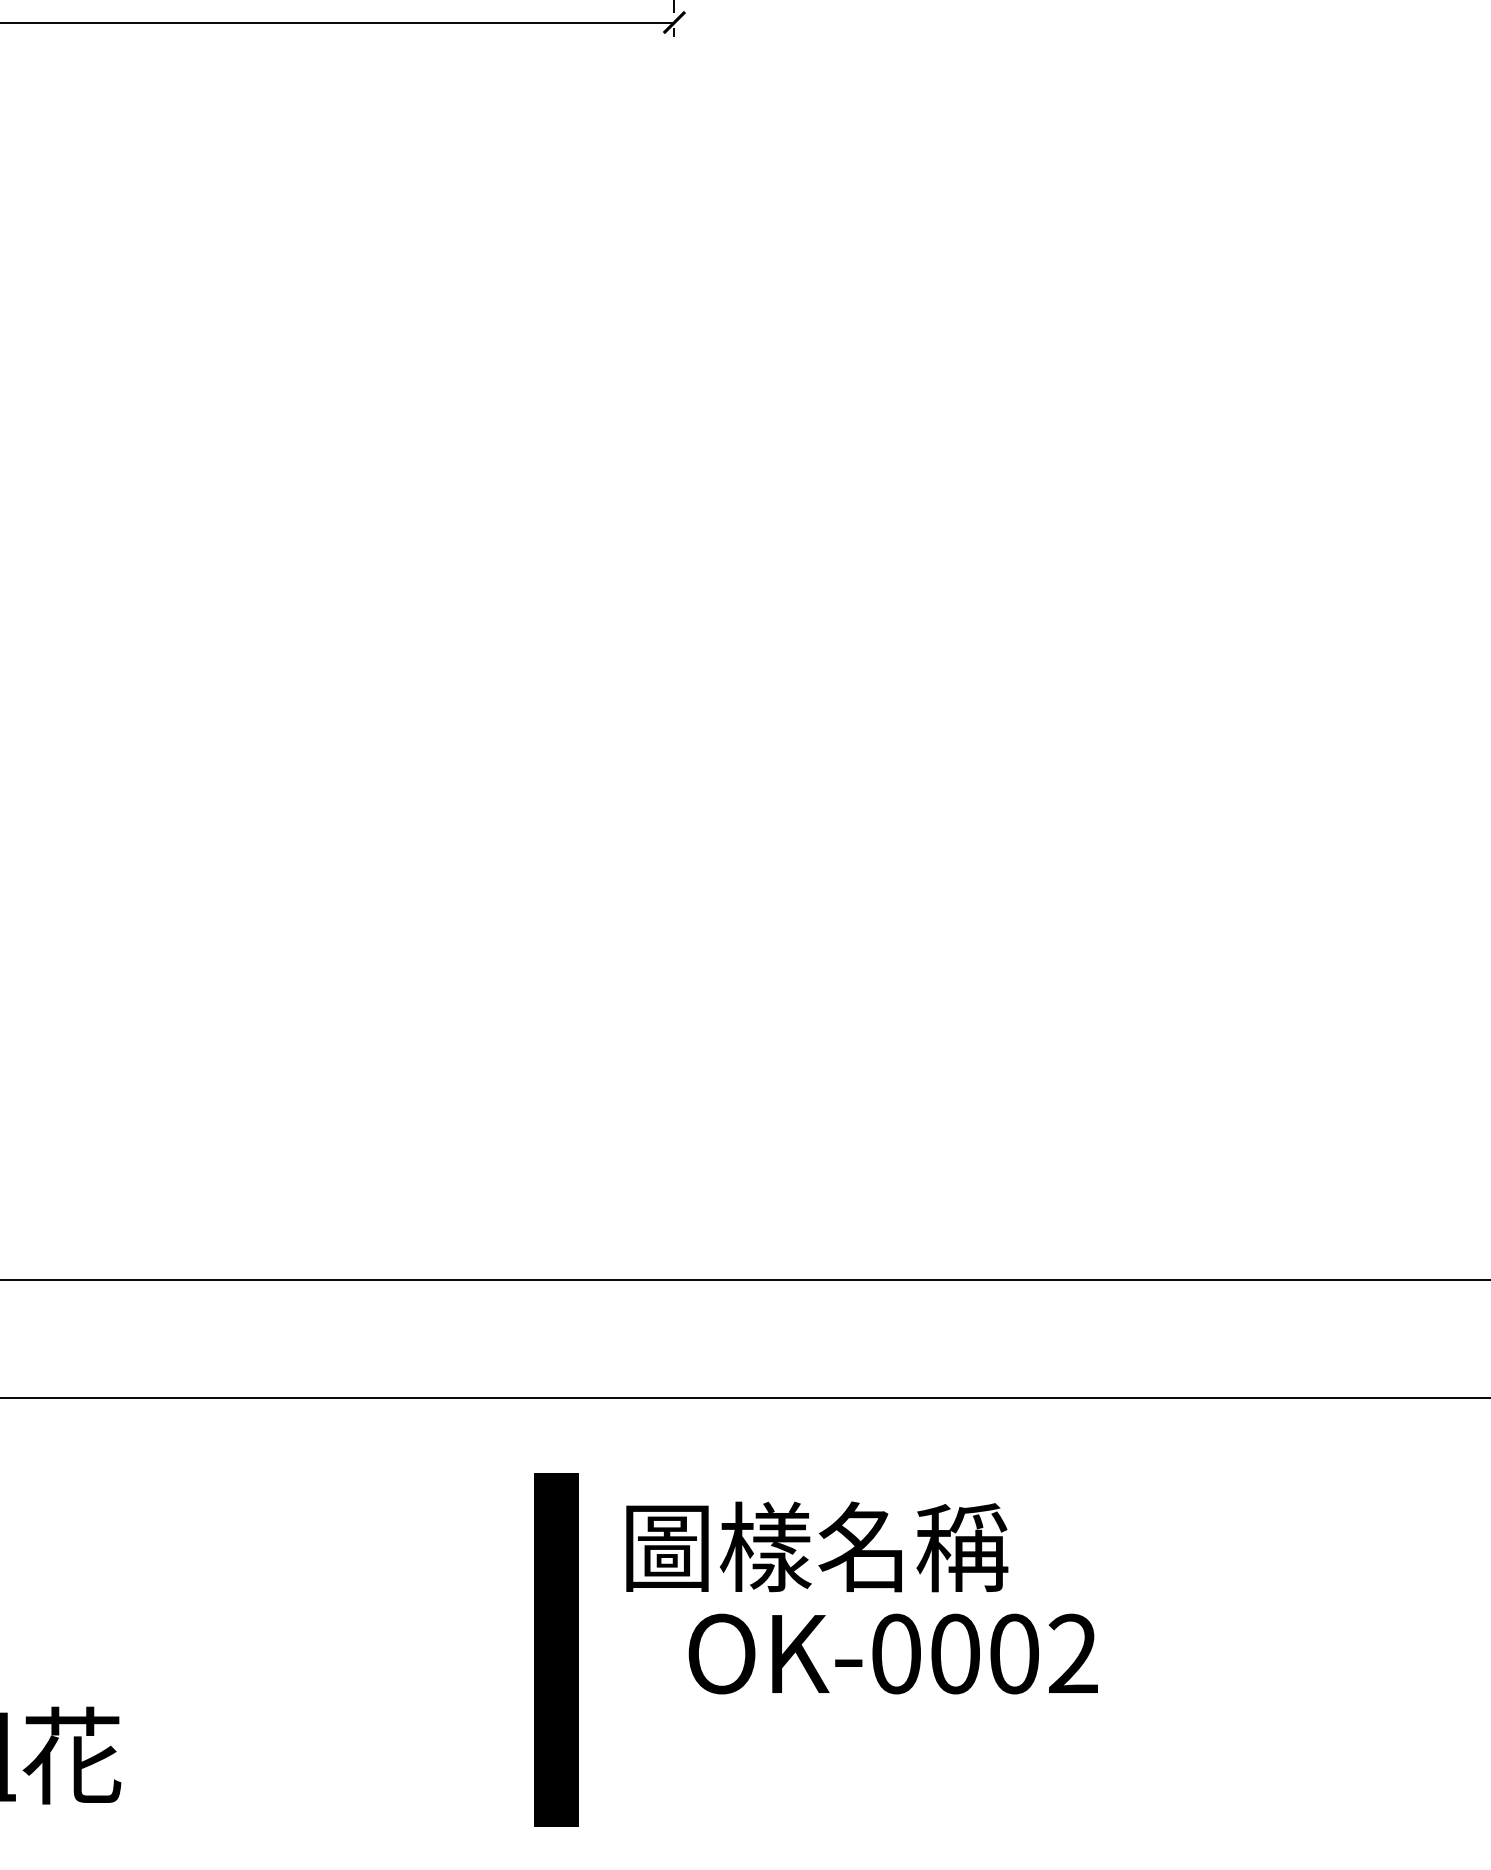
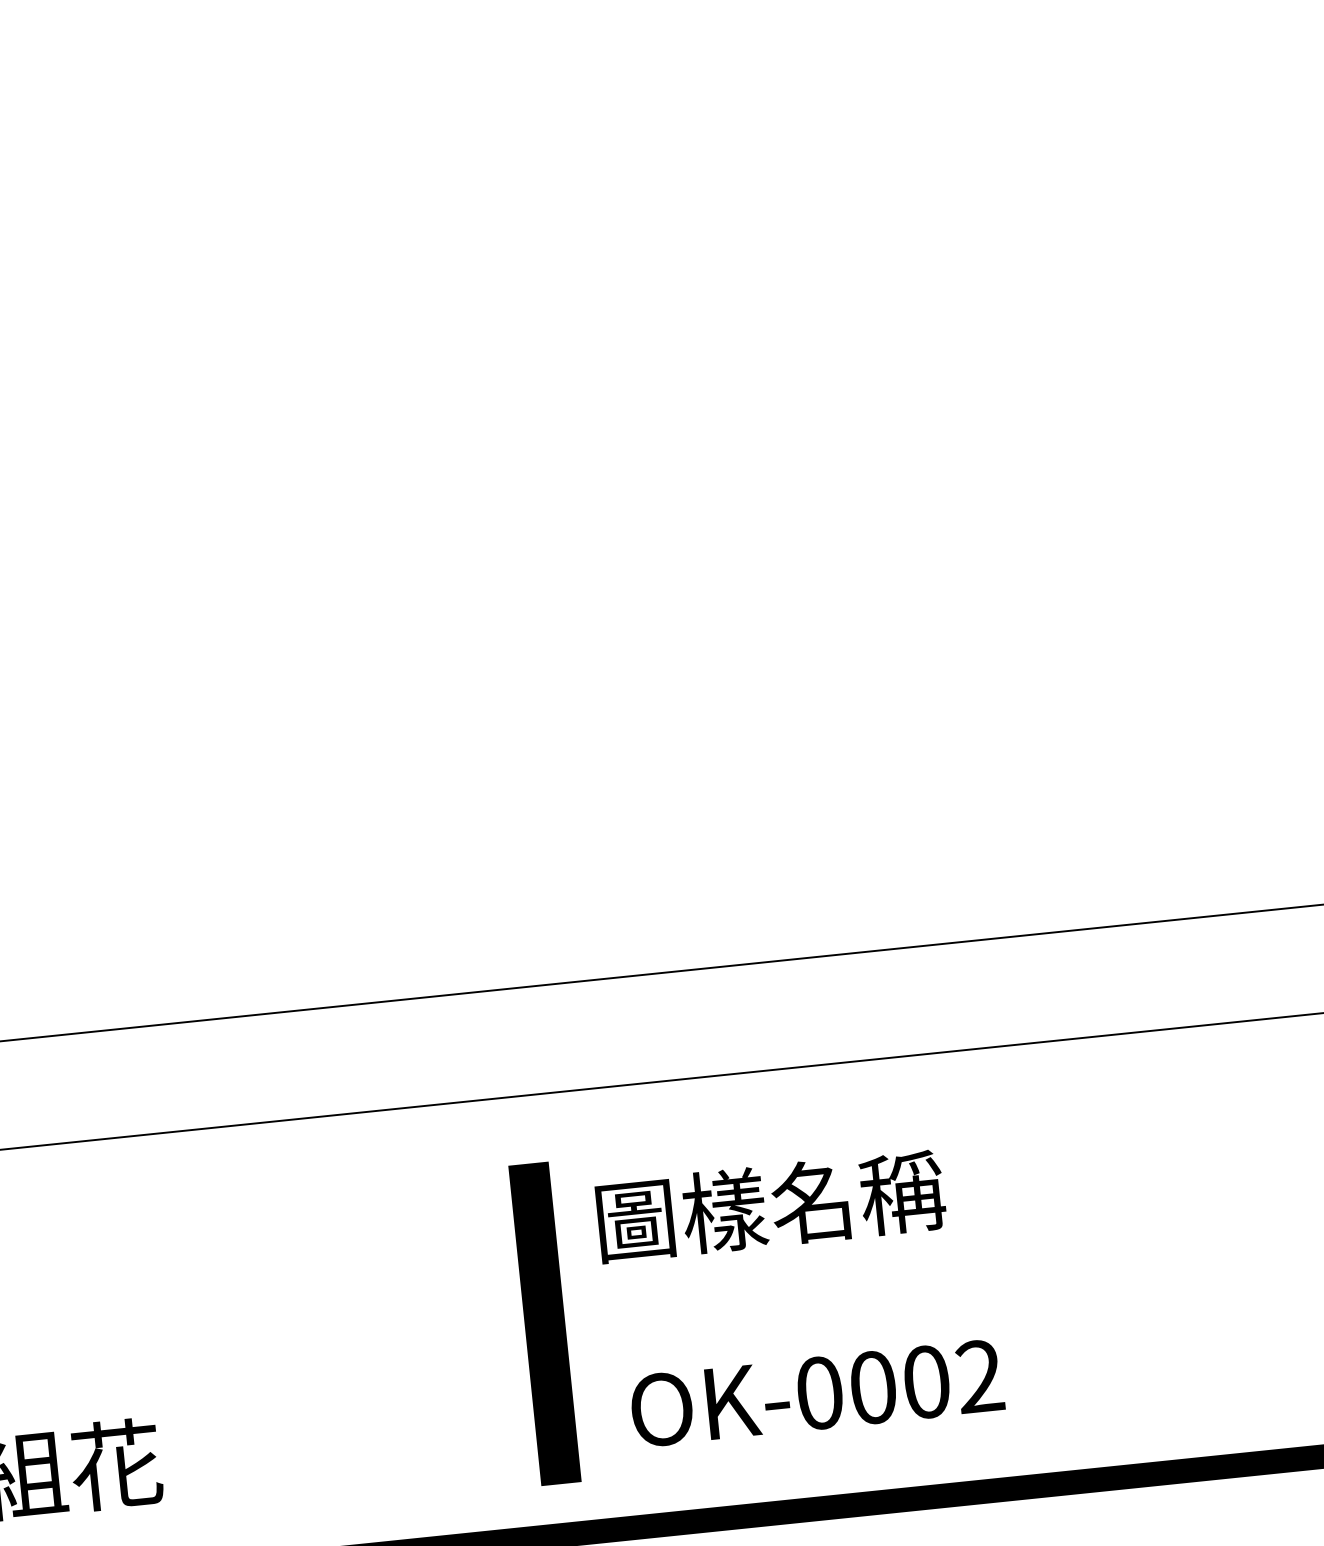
text: (892, 1653) -> (816, 1393), moved

